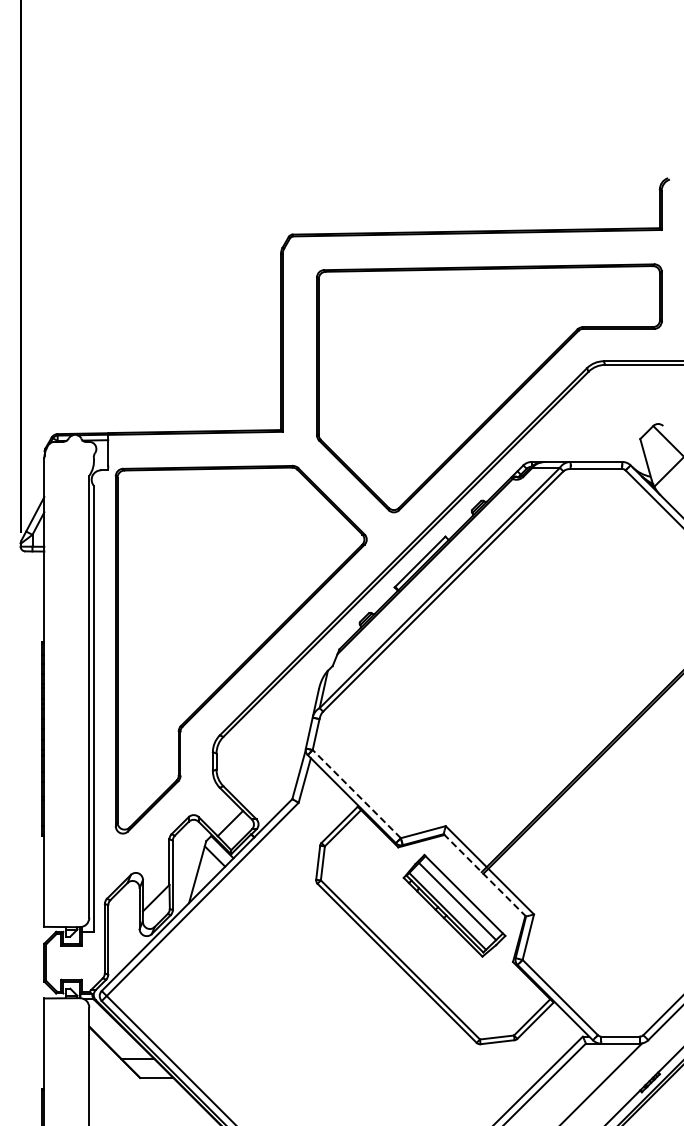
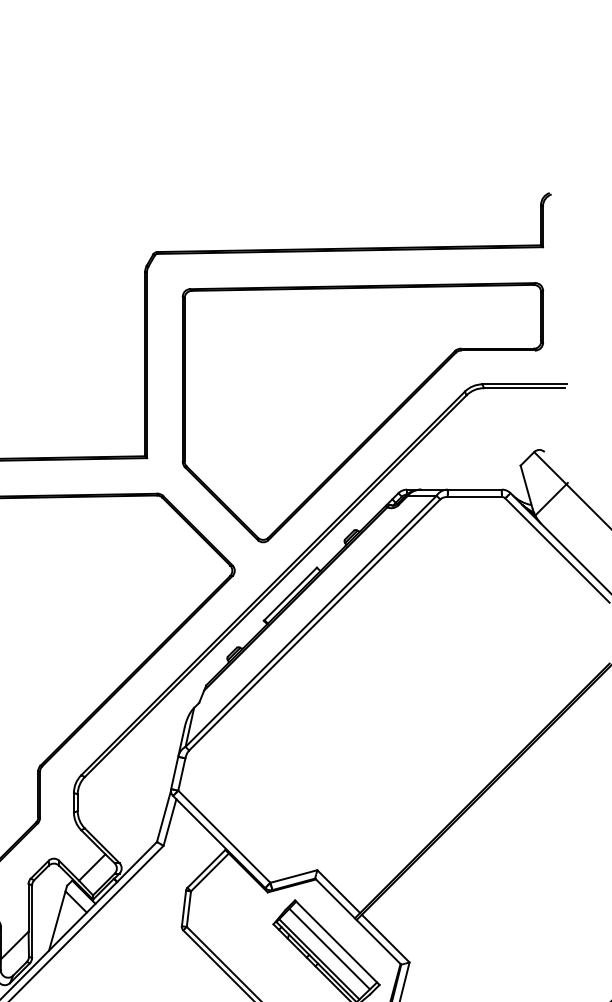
line: (356, 793) -> (224, 836), dashed -> solid
line: (485, 875) -> (358, 921), dashed -> solid

